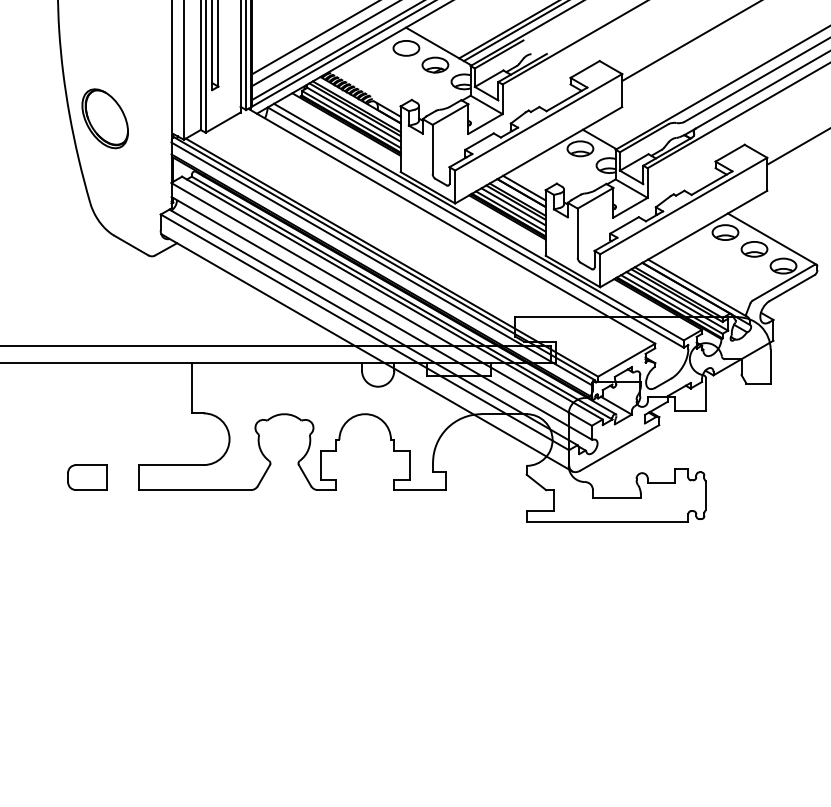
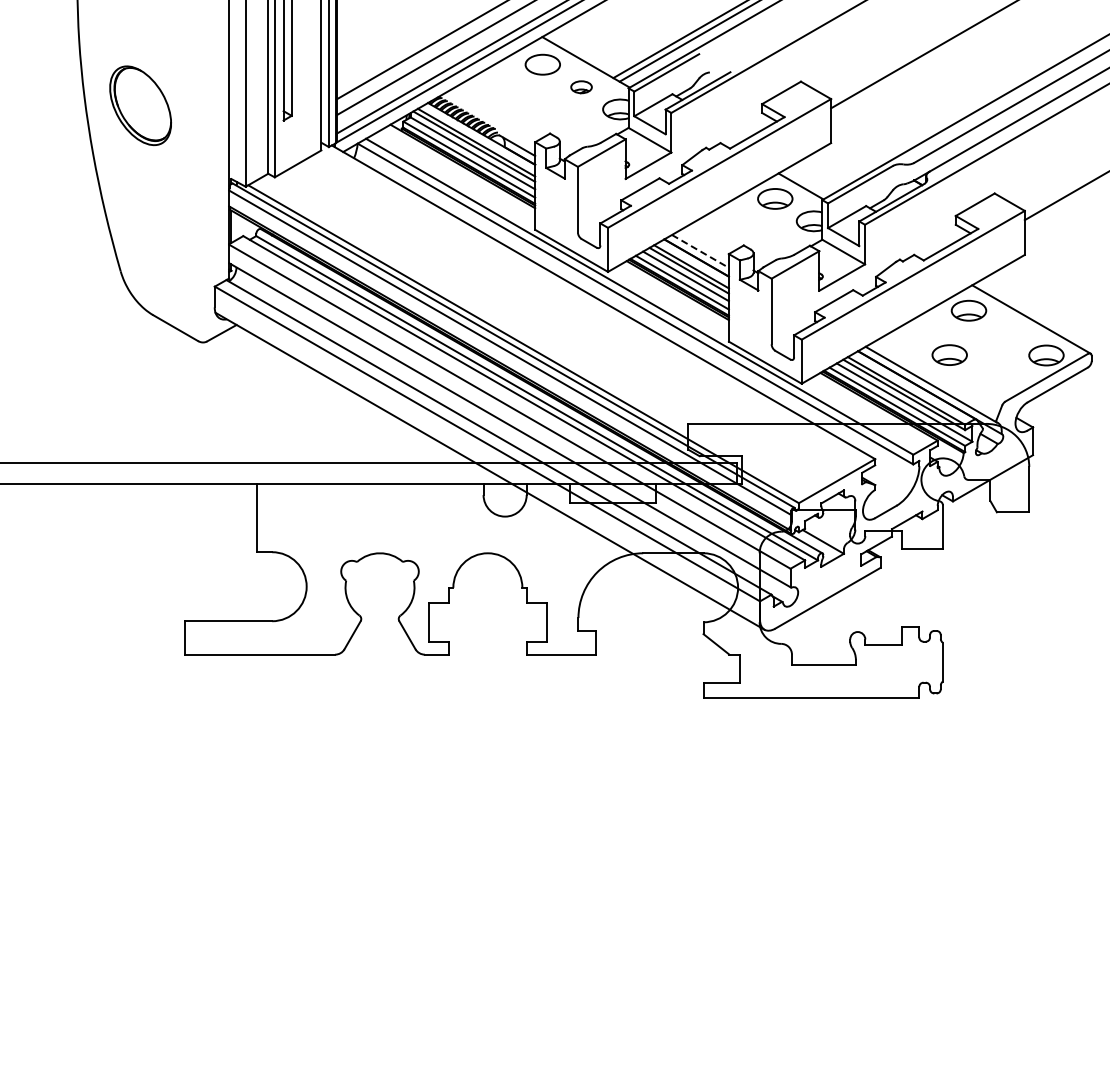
part: (435, 65) -> (581, 87), size x0.6
part: (105, 118) -> (140, 105), moved
line: (524, 188) -> (700, 251), solid -> dashed
part: (754, 248) -> (949, 354), moved
part: (87, 477) -> (116, 637), removed

